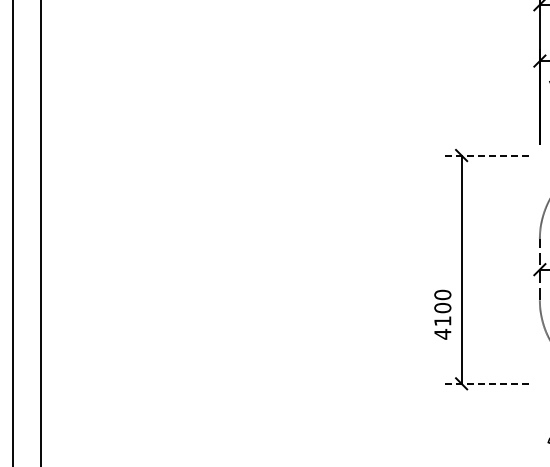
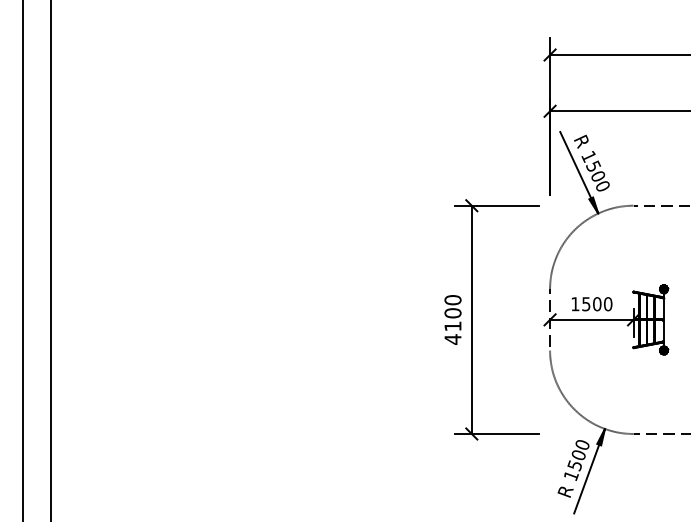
line: (487, 155) -> (497, 205), dashed -> solid
text: (442, 314) -> (452, 319), moved
line: (487, 383) -> (497, 433), dashed -> solid

